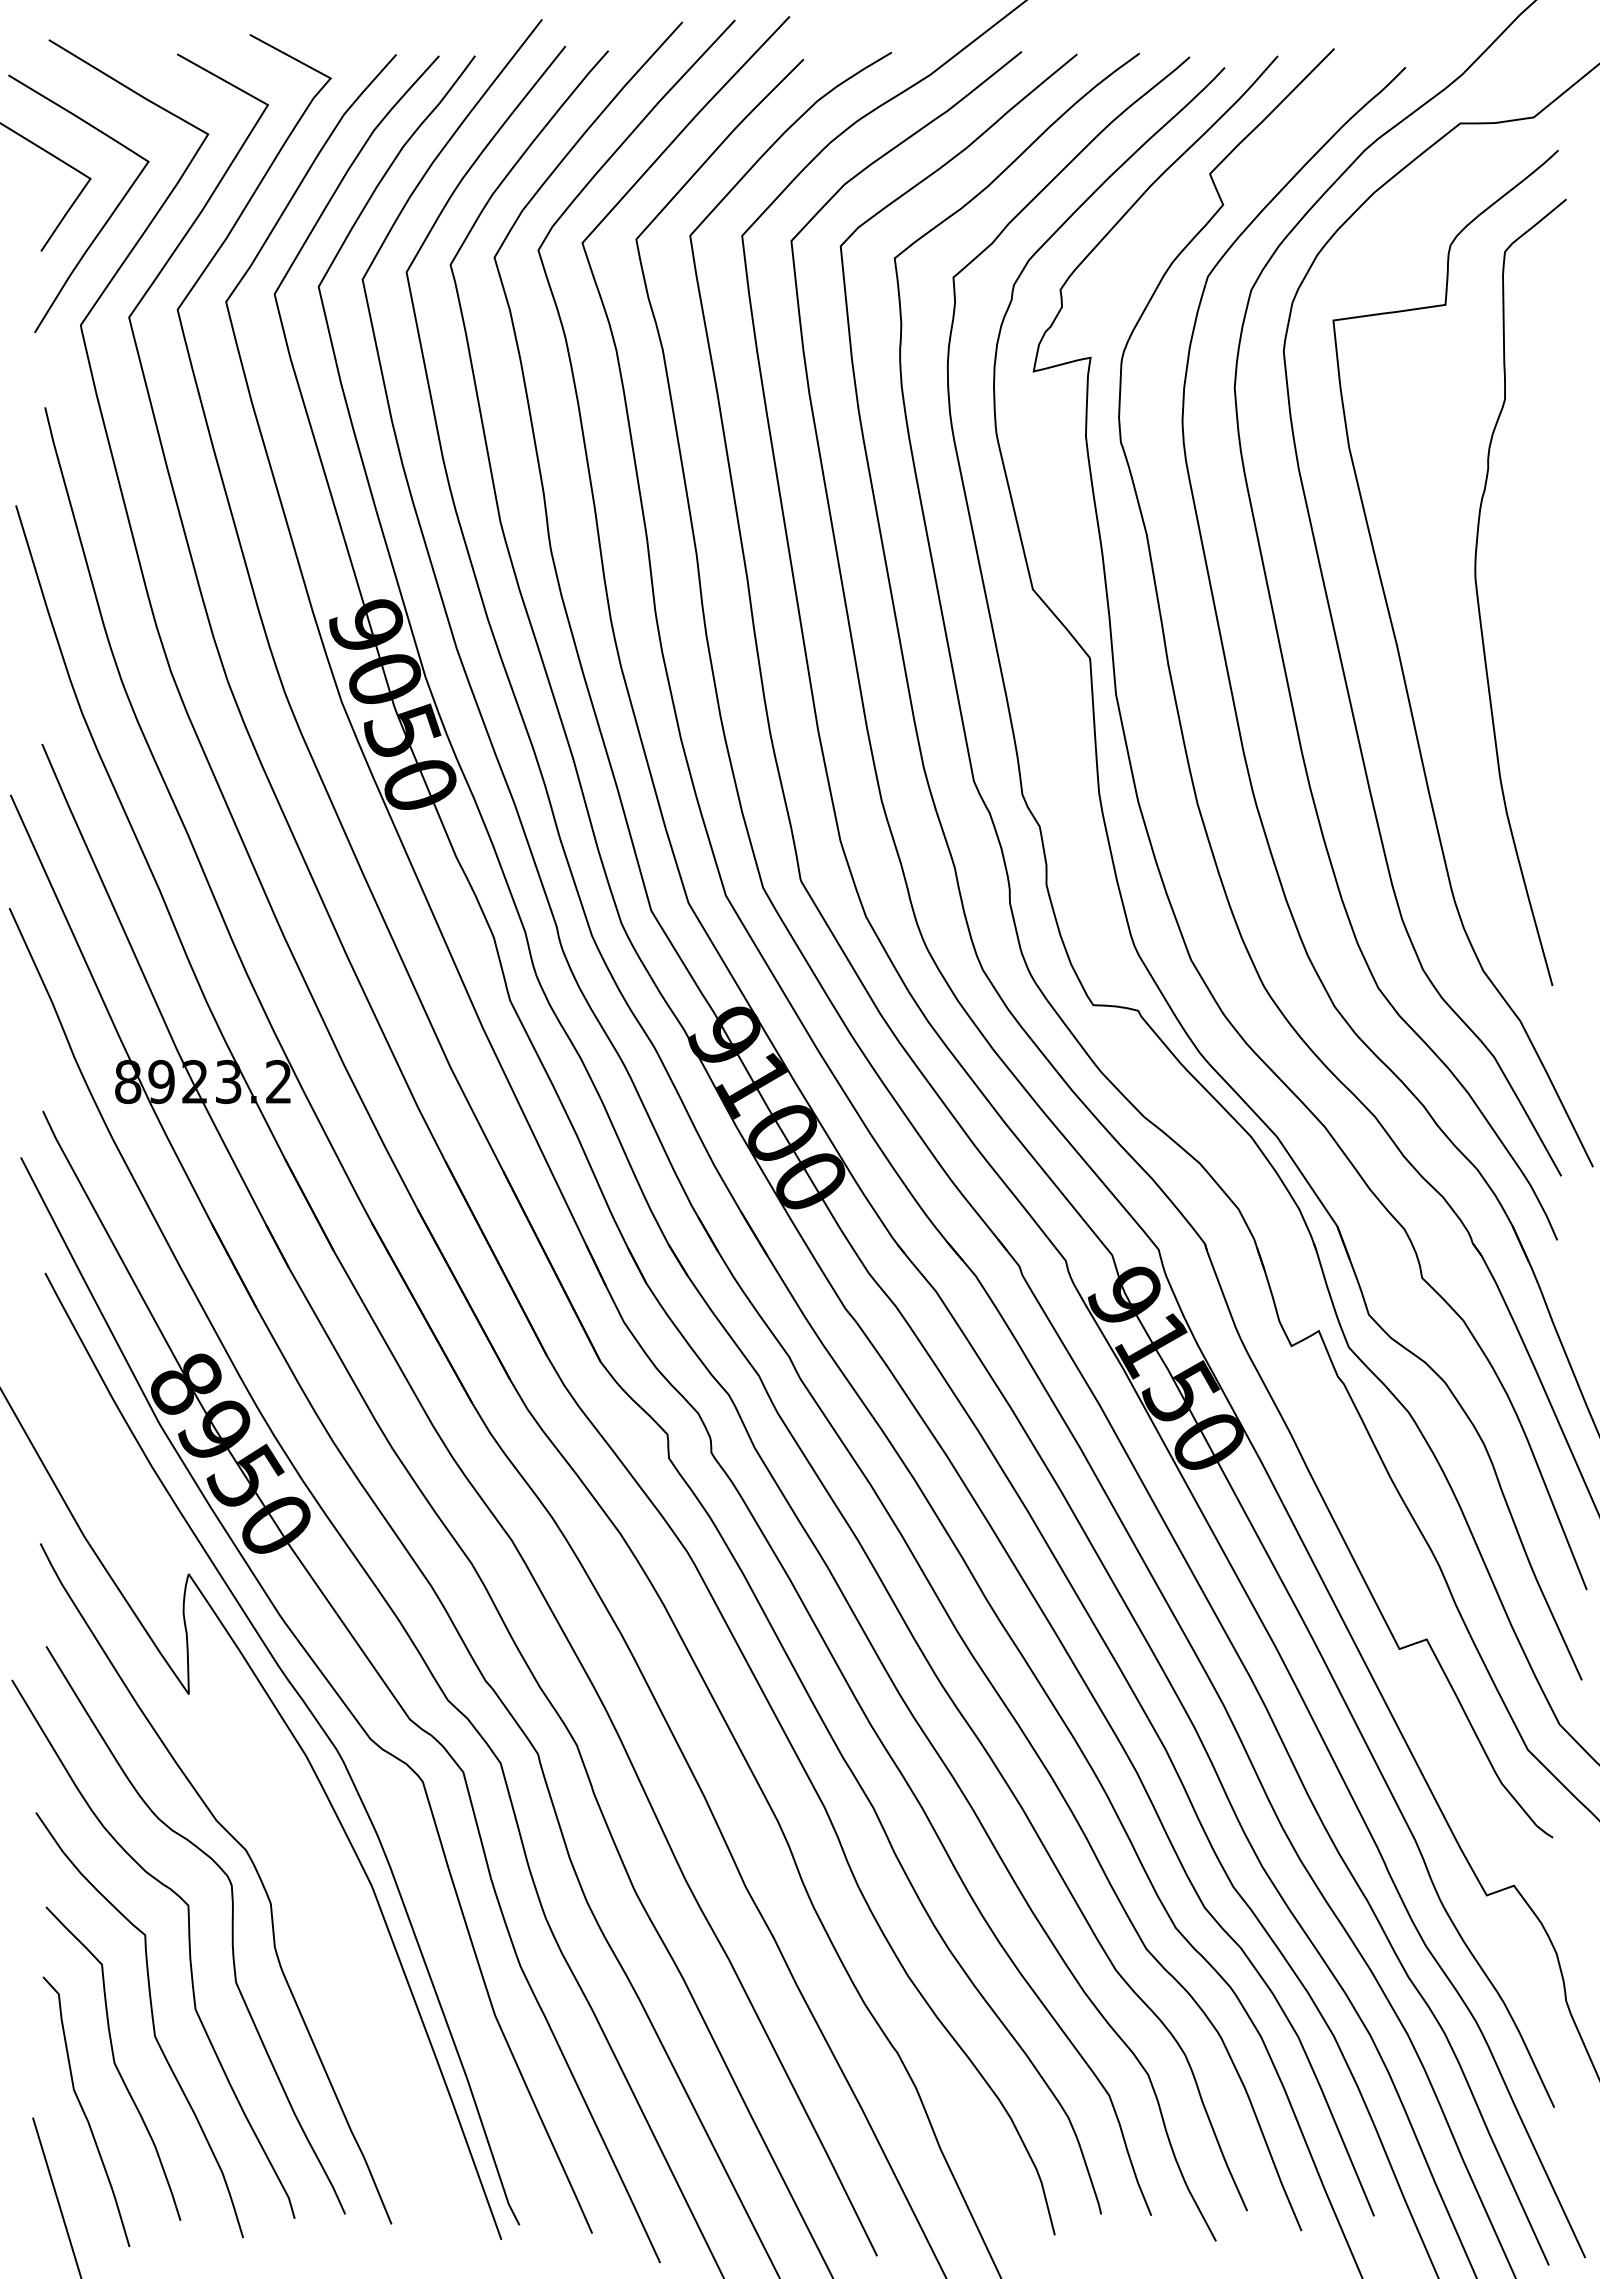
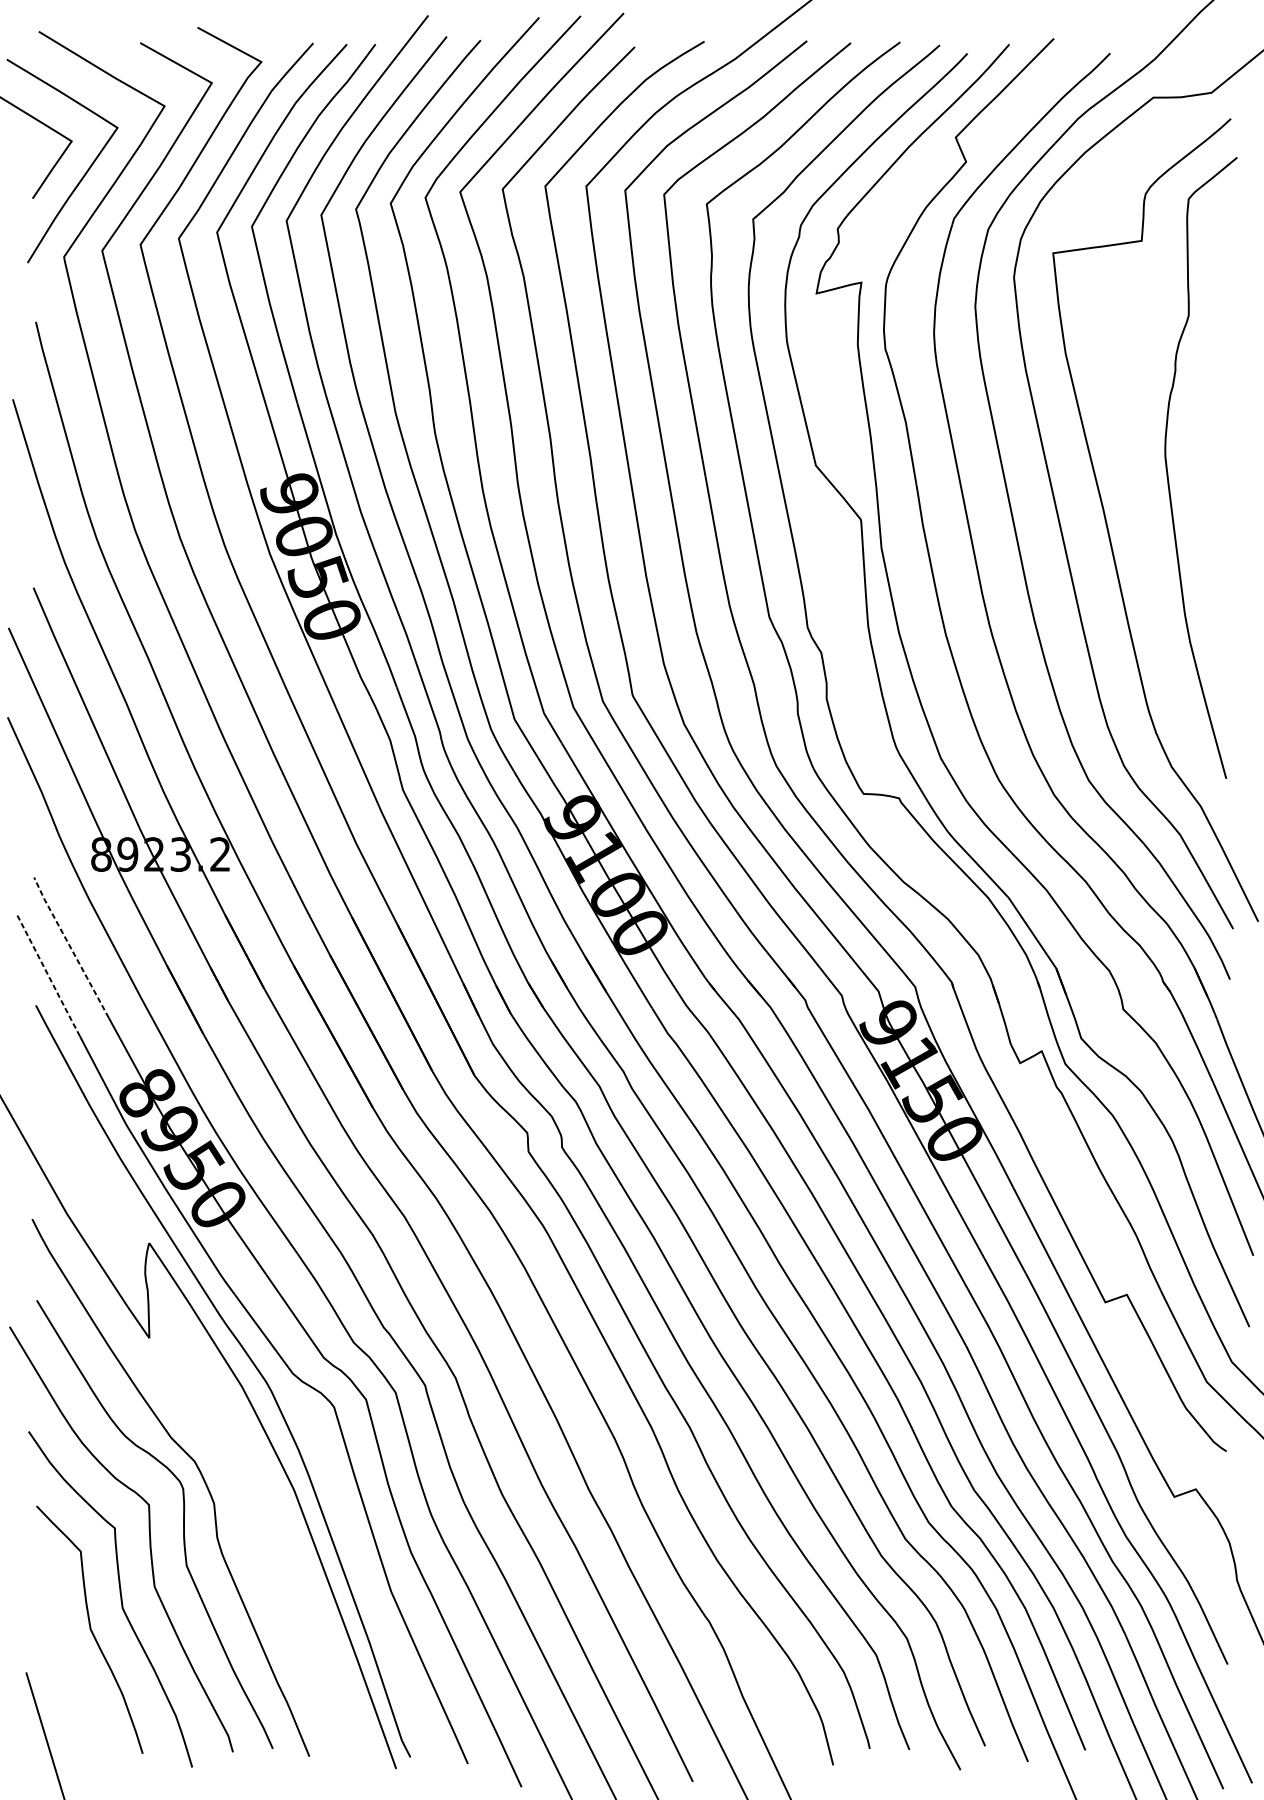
line: (88, 1199) -> (70, 947), solid -> dashed
line: (60, 1235) -> (48, 975), solid -> dashed
curve: (84, 2111) -> (66, 1667), removed

